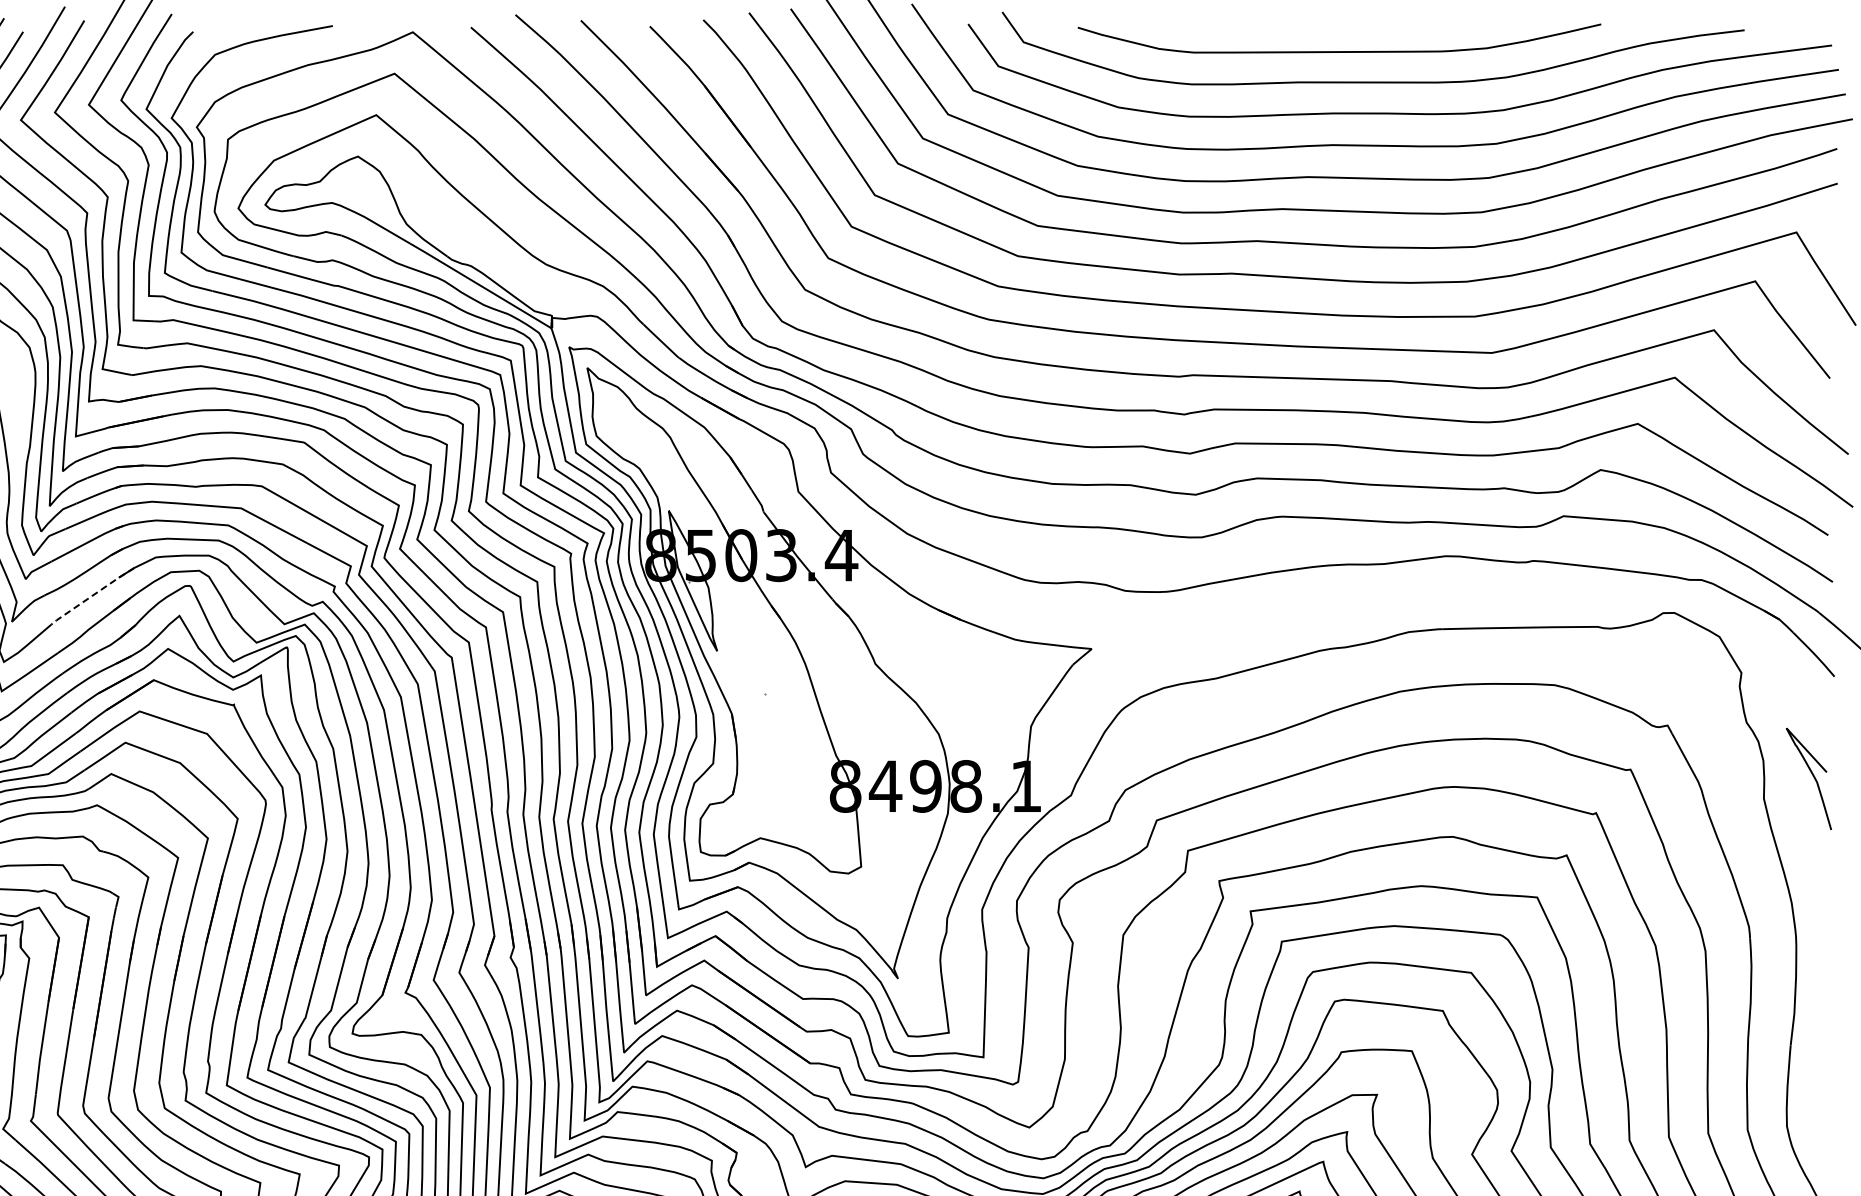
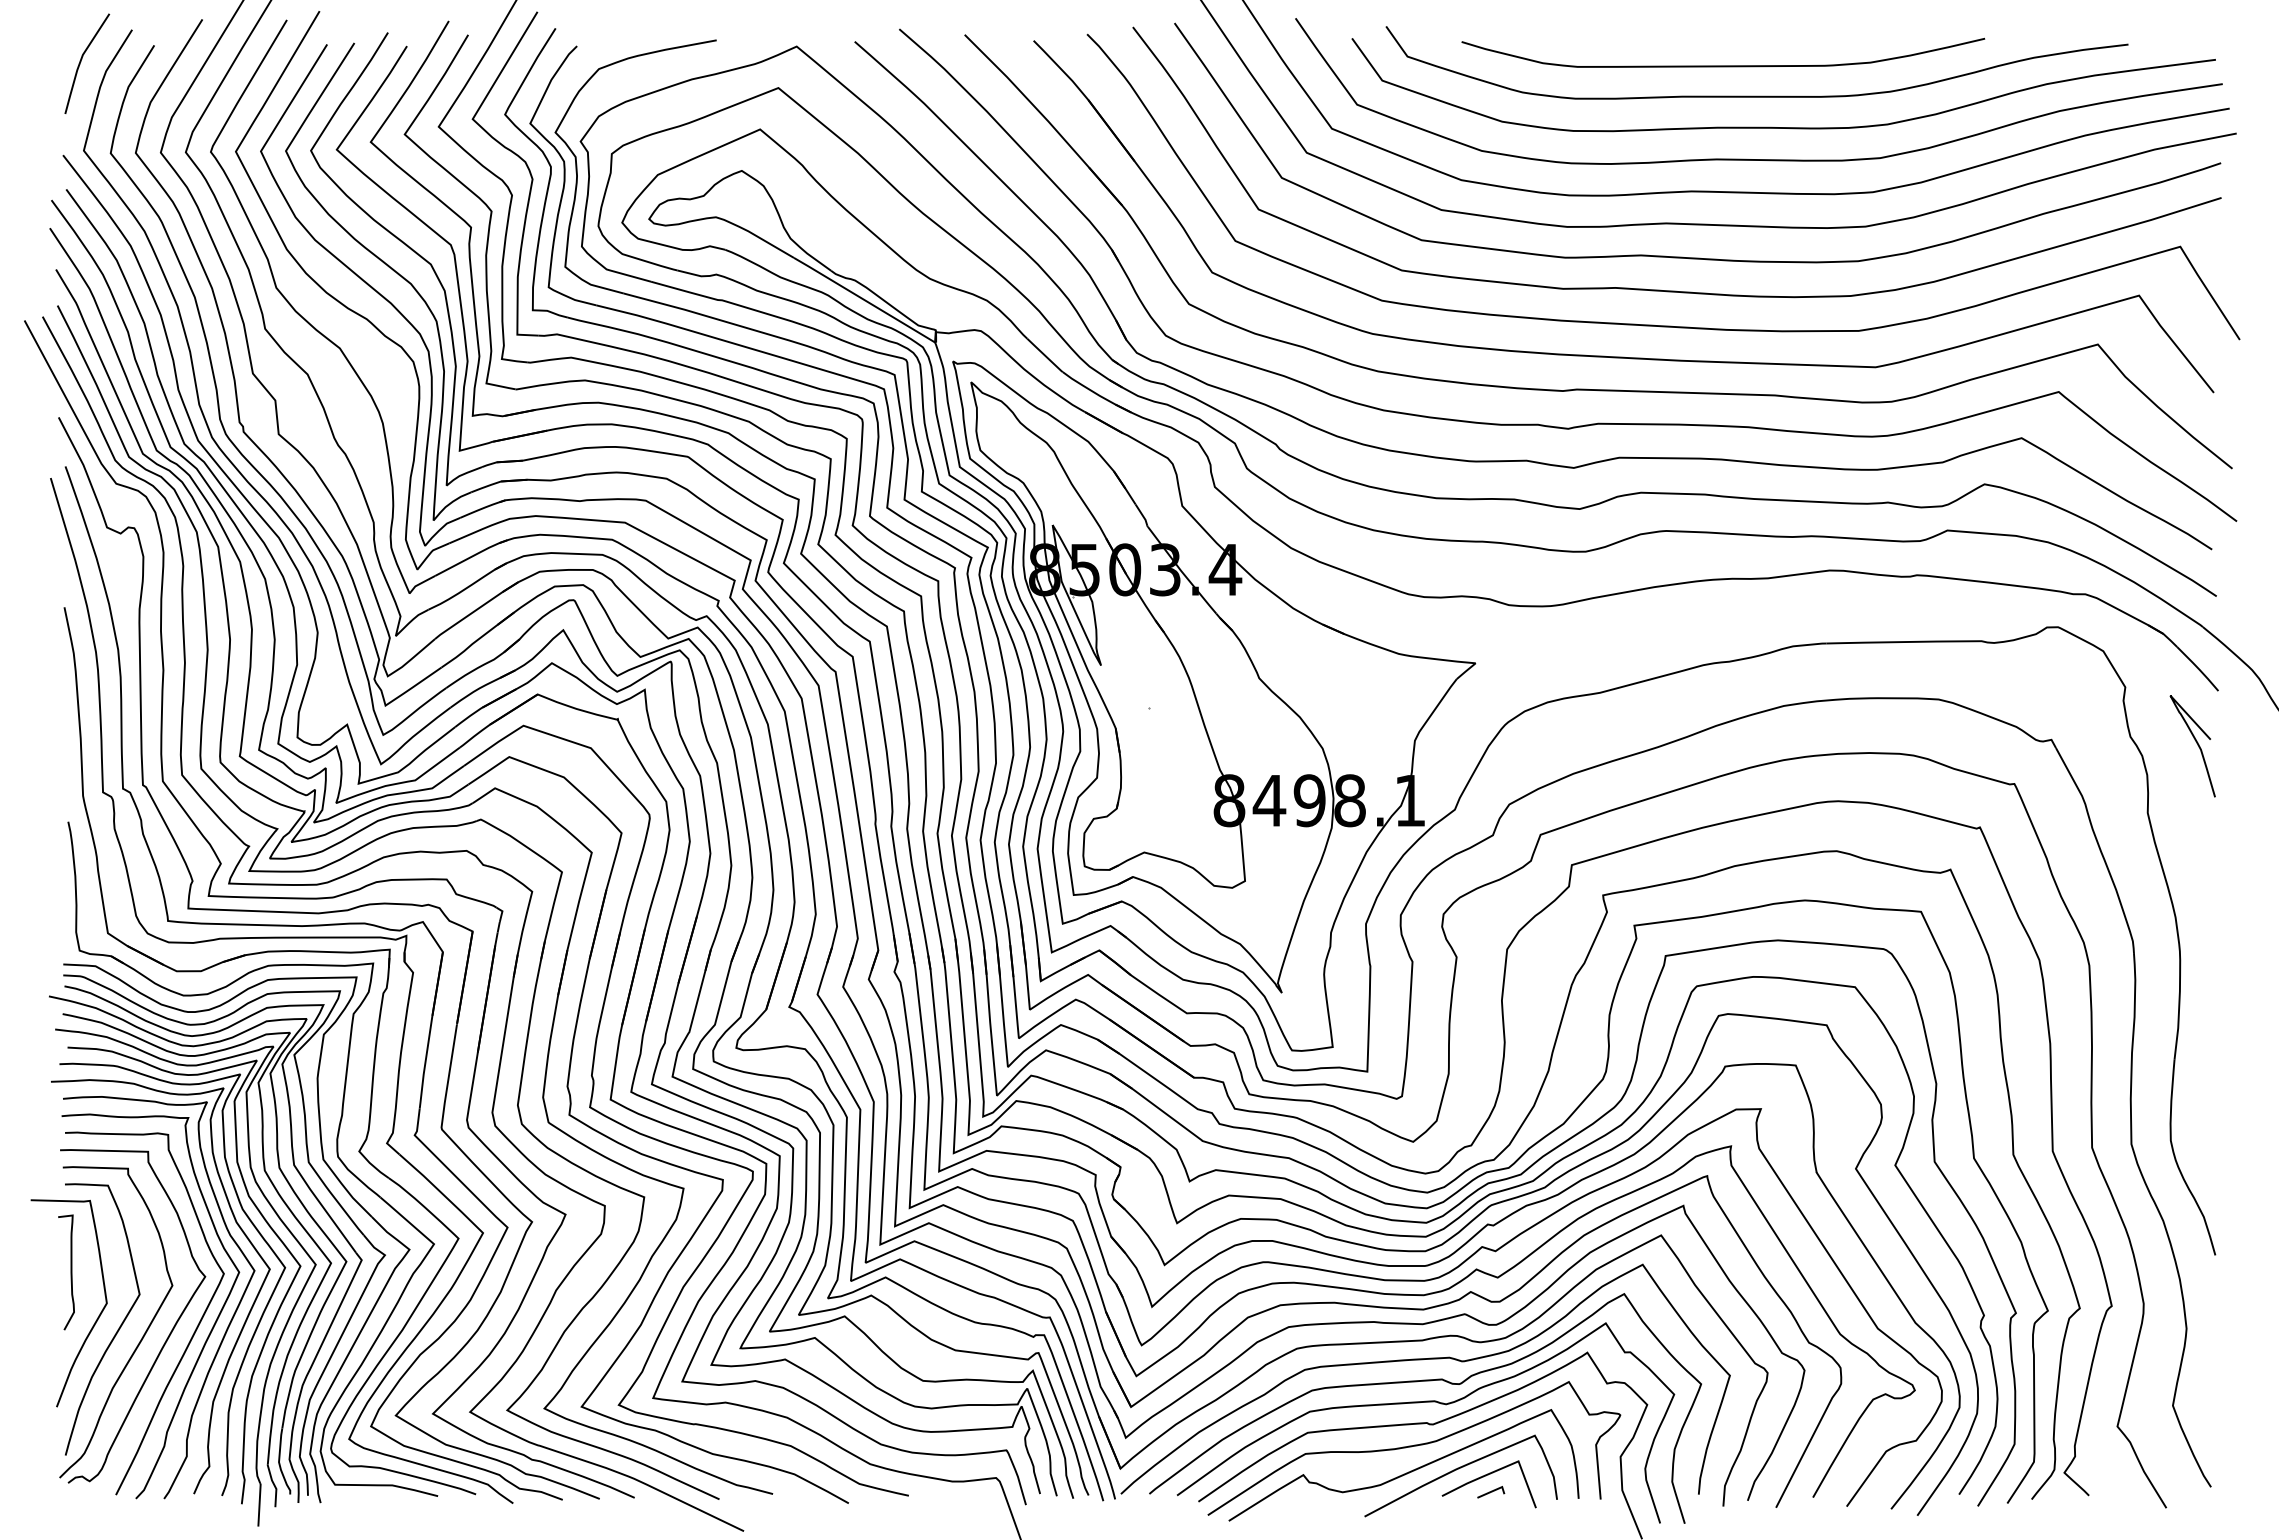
line: (92, 595) -> (476, 609), dashed -> solid
curve: (1812, 776) -> (2196, 743), moved

